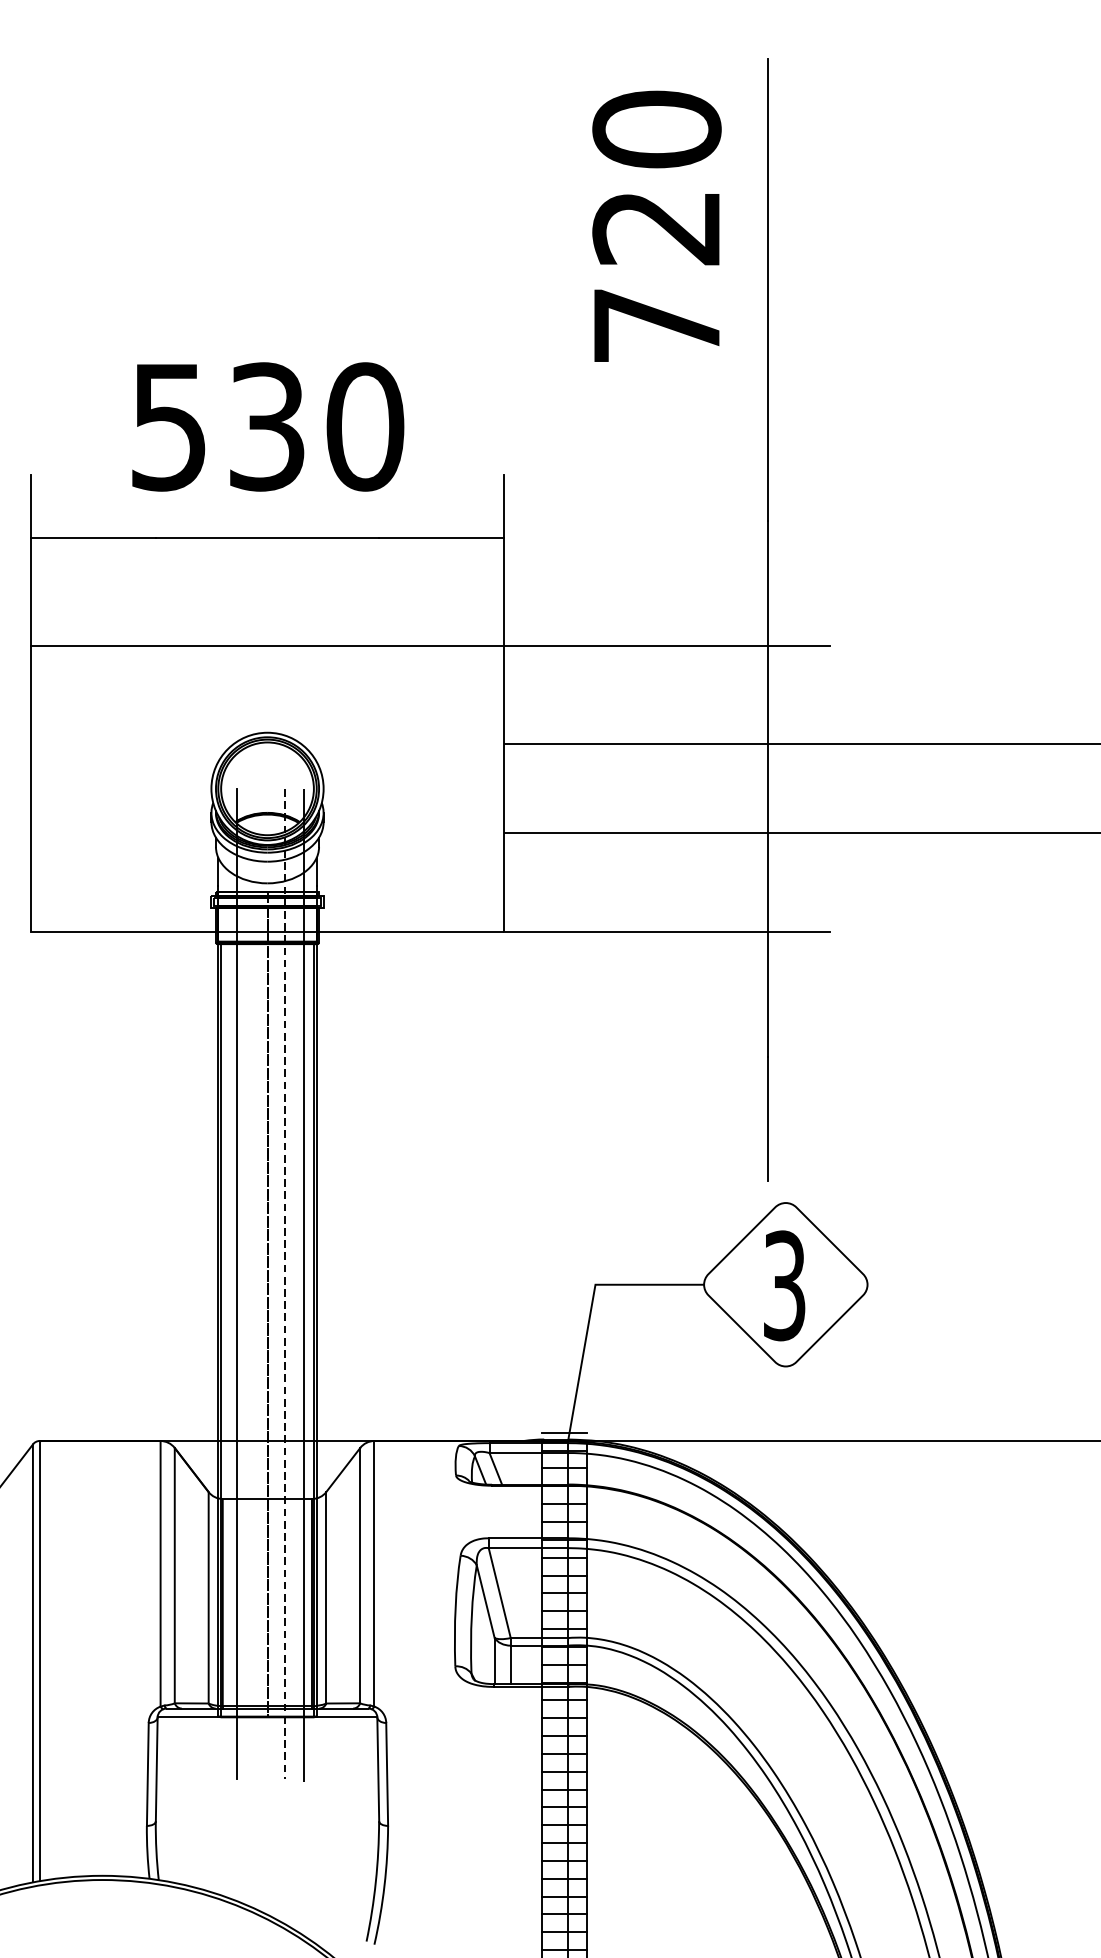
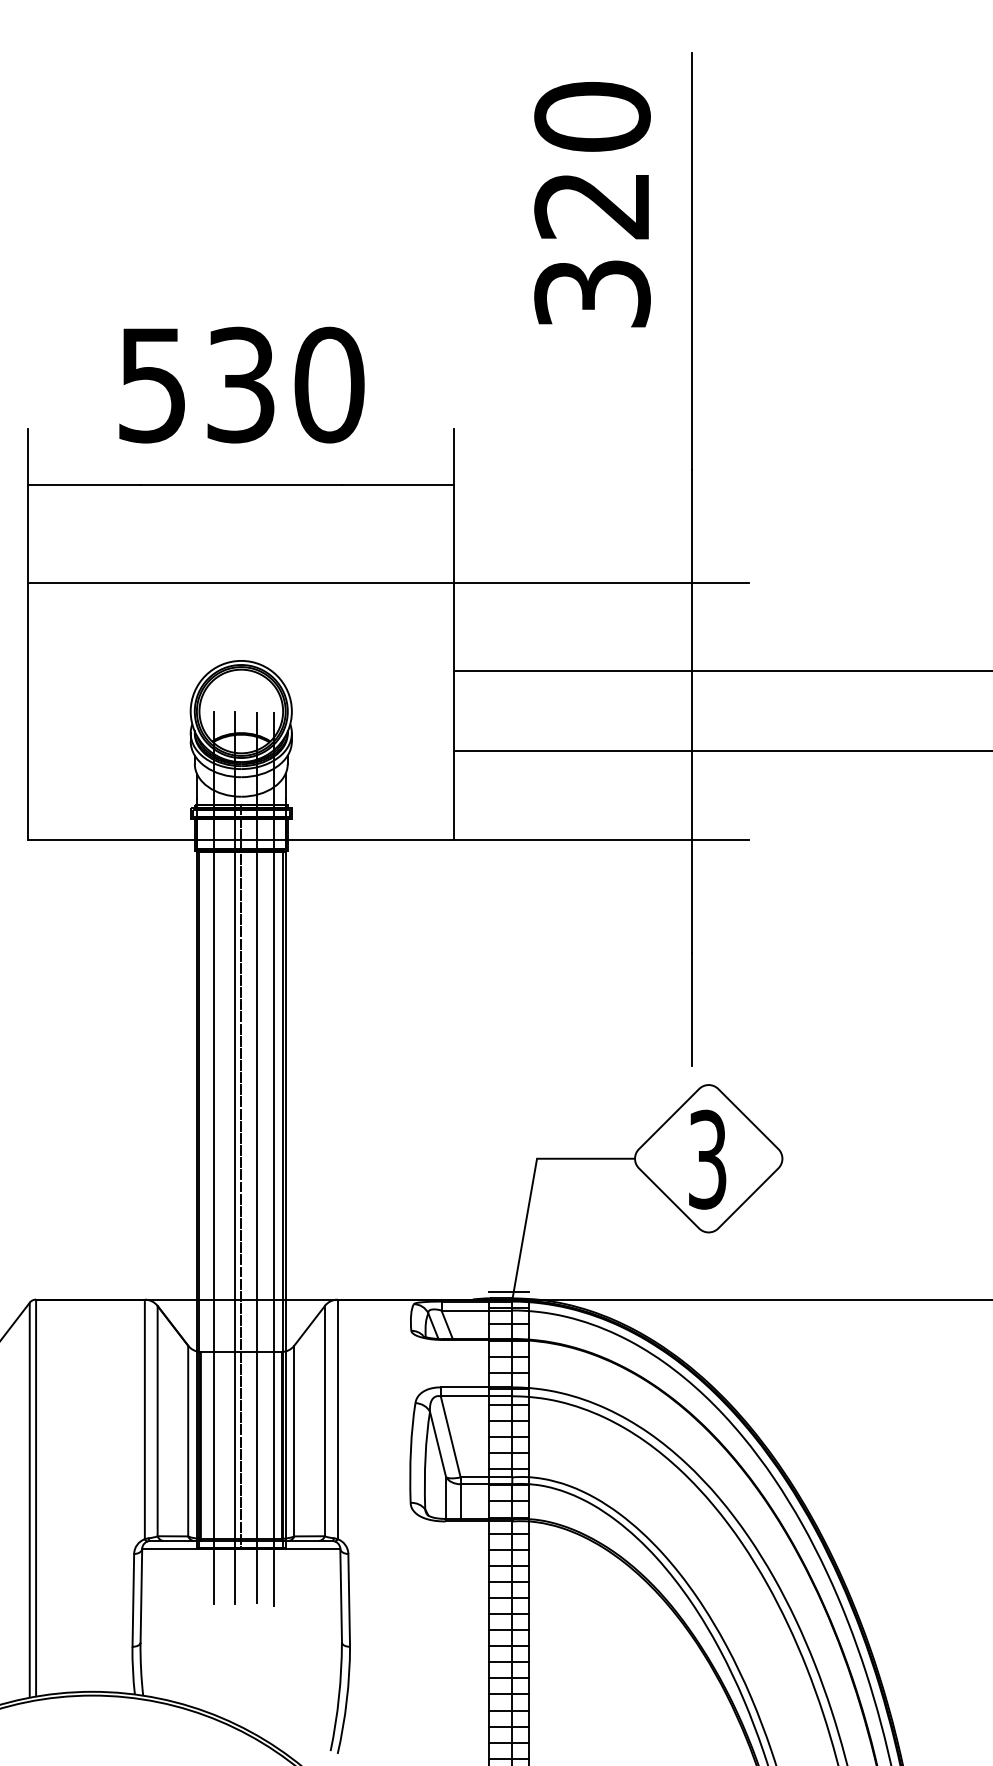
text: (656, 325) -> (592, 293), 720 -> 320
line: (259, 1283) -> (234, 1157), added
line: (285, 1284) -> (257, 1158), dashed -> solid

